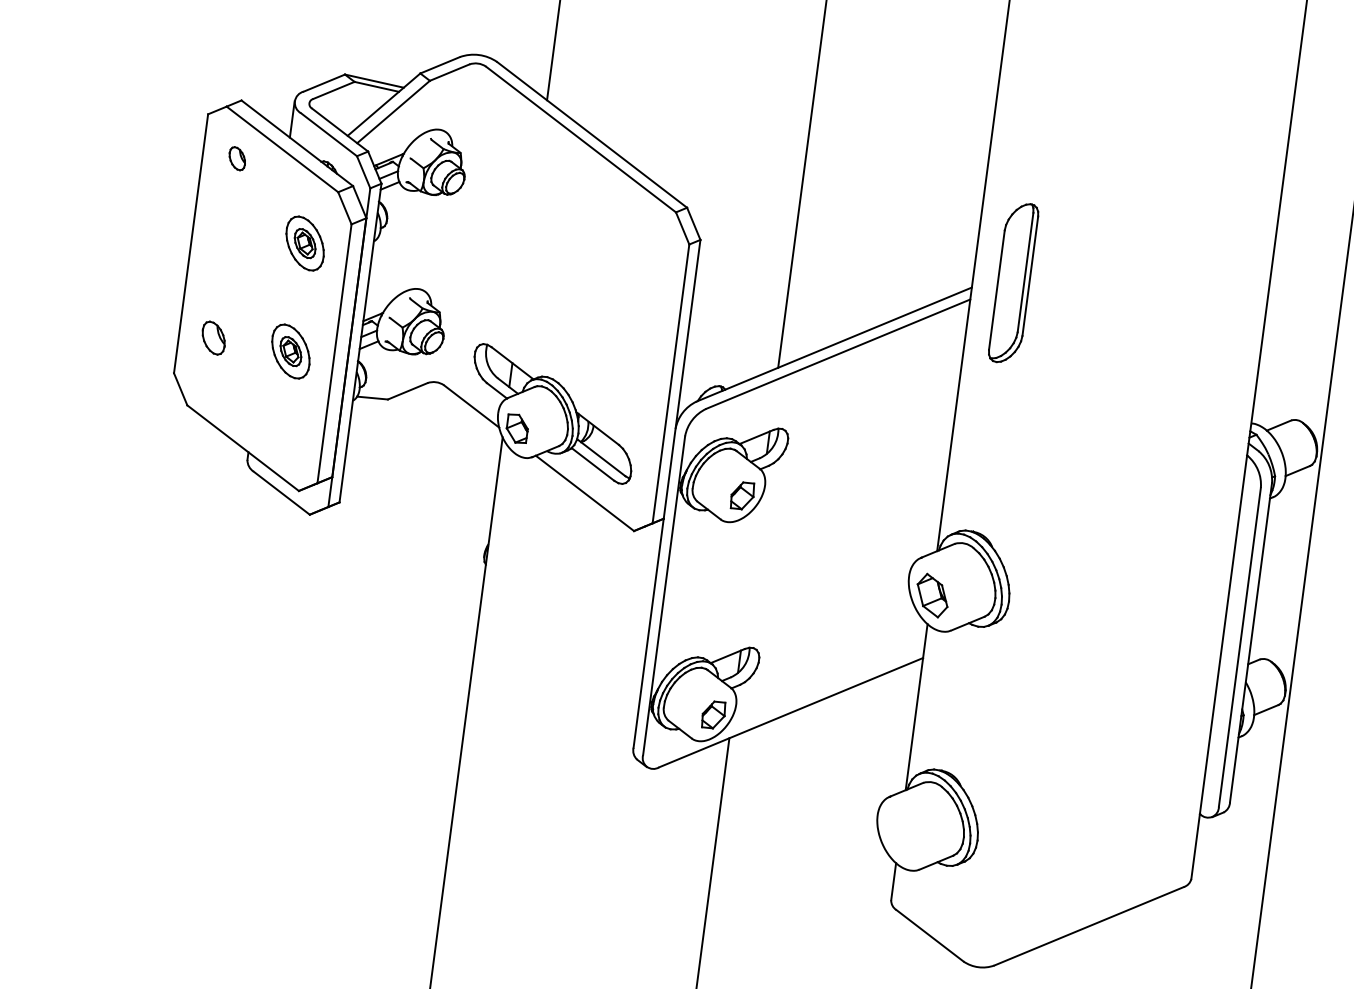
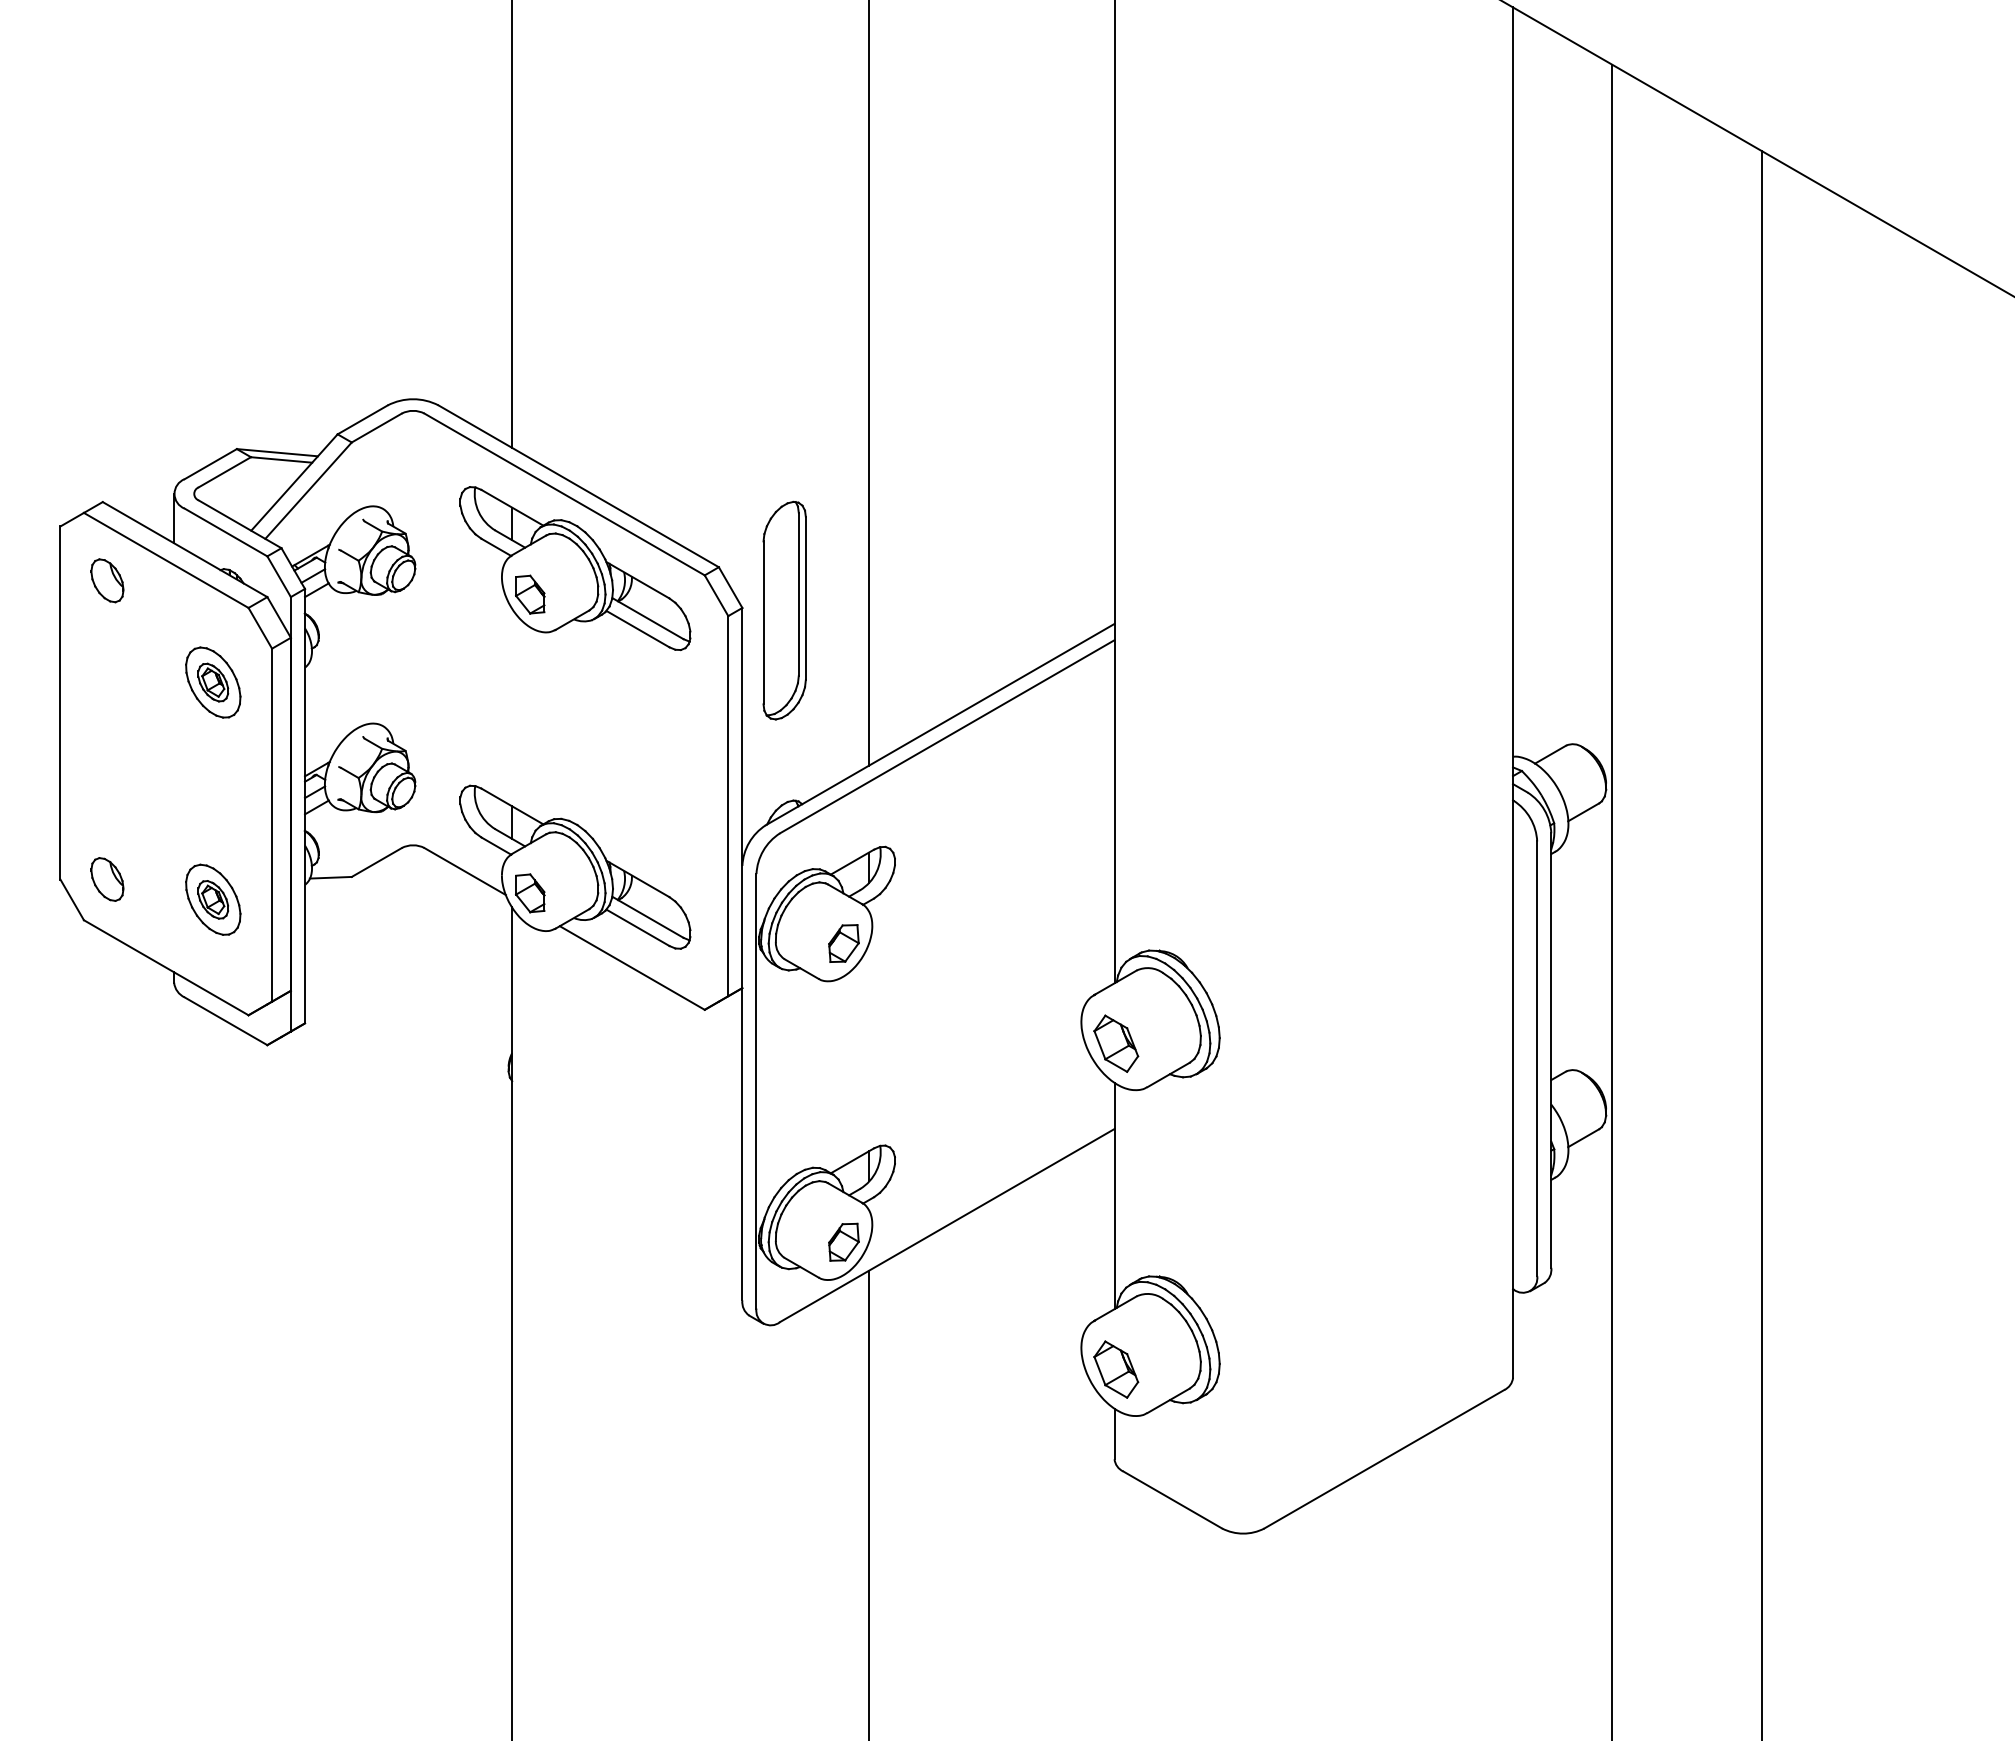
part: (237, 158) -> (107, 580), size x1.43
part: (581, 194) -> (575, 568), added
part: (1013, 283) -> (784, 610), moved
part: (213, 338) -> (107, 879), moved
part: (291, 351) -> (213, 899), moved
part: (901, 834) -> (1116, 1369), added

